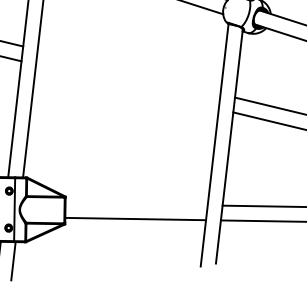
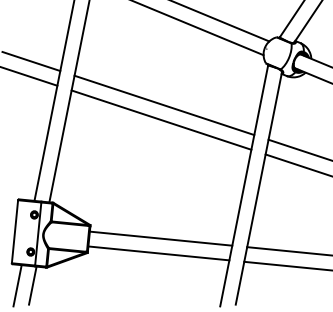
line: (129, 72) -> (164, 105), added
line: (127, 86) -> (161, 119), added
line: (136, 204) -> (160, 238), added

